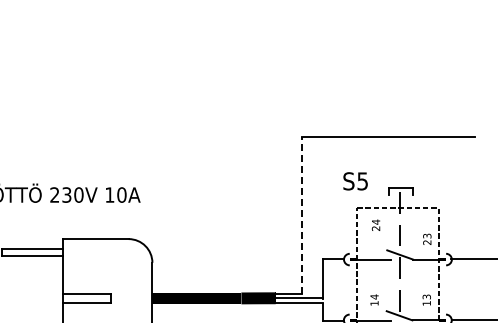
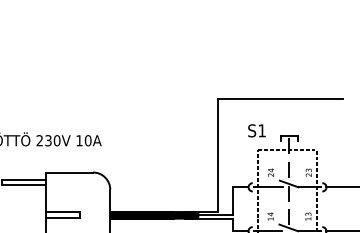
text: (362, 181) -> (261, 130), S5 -> S1
line: (301, 214) -> (217, 154), dashed -> solid
text: (376, 224) -> (271, 172), moved

